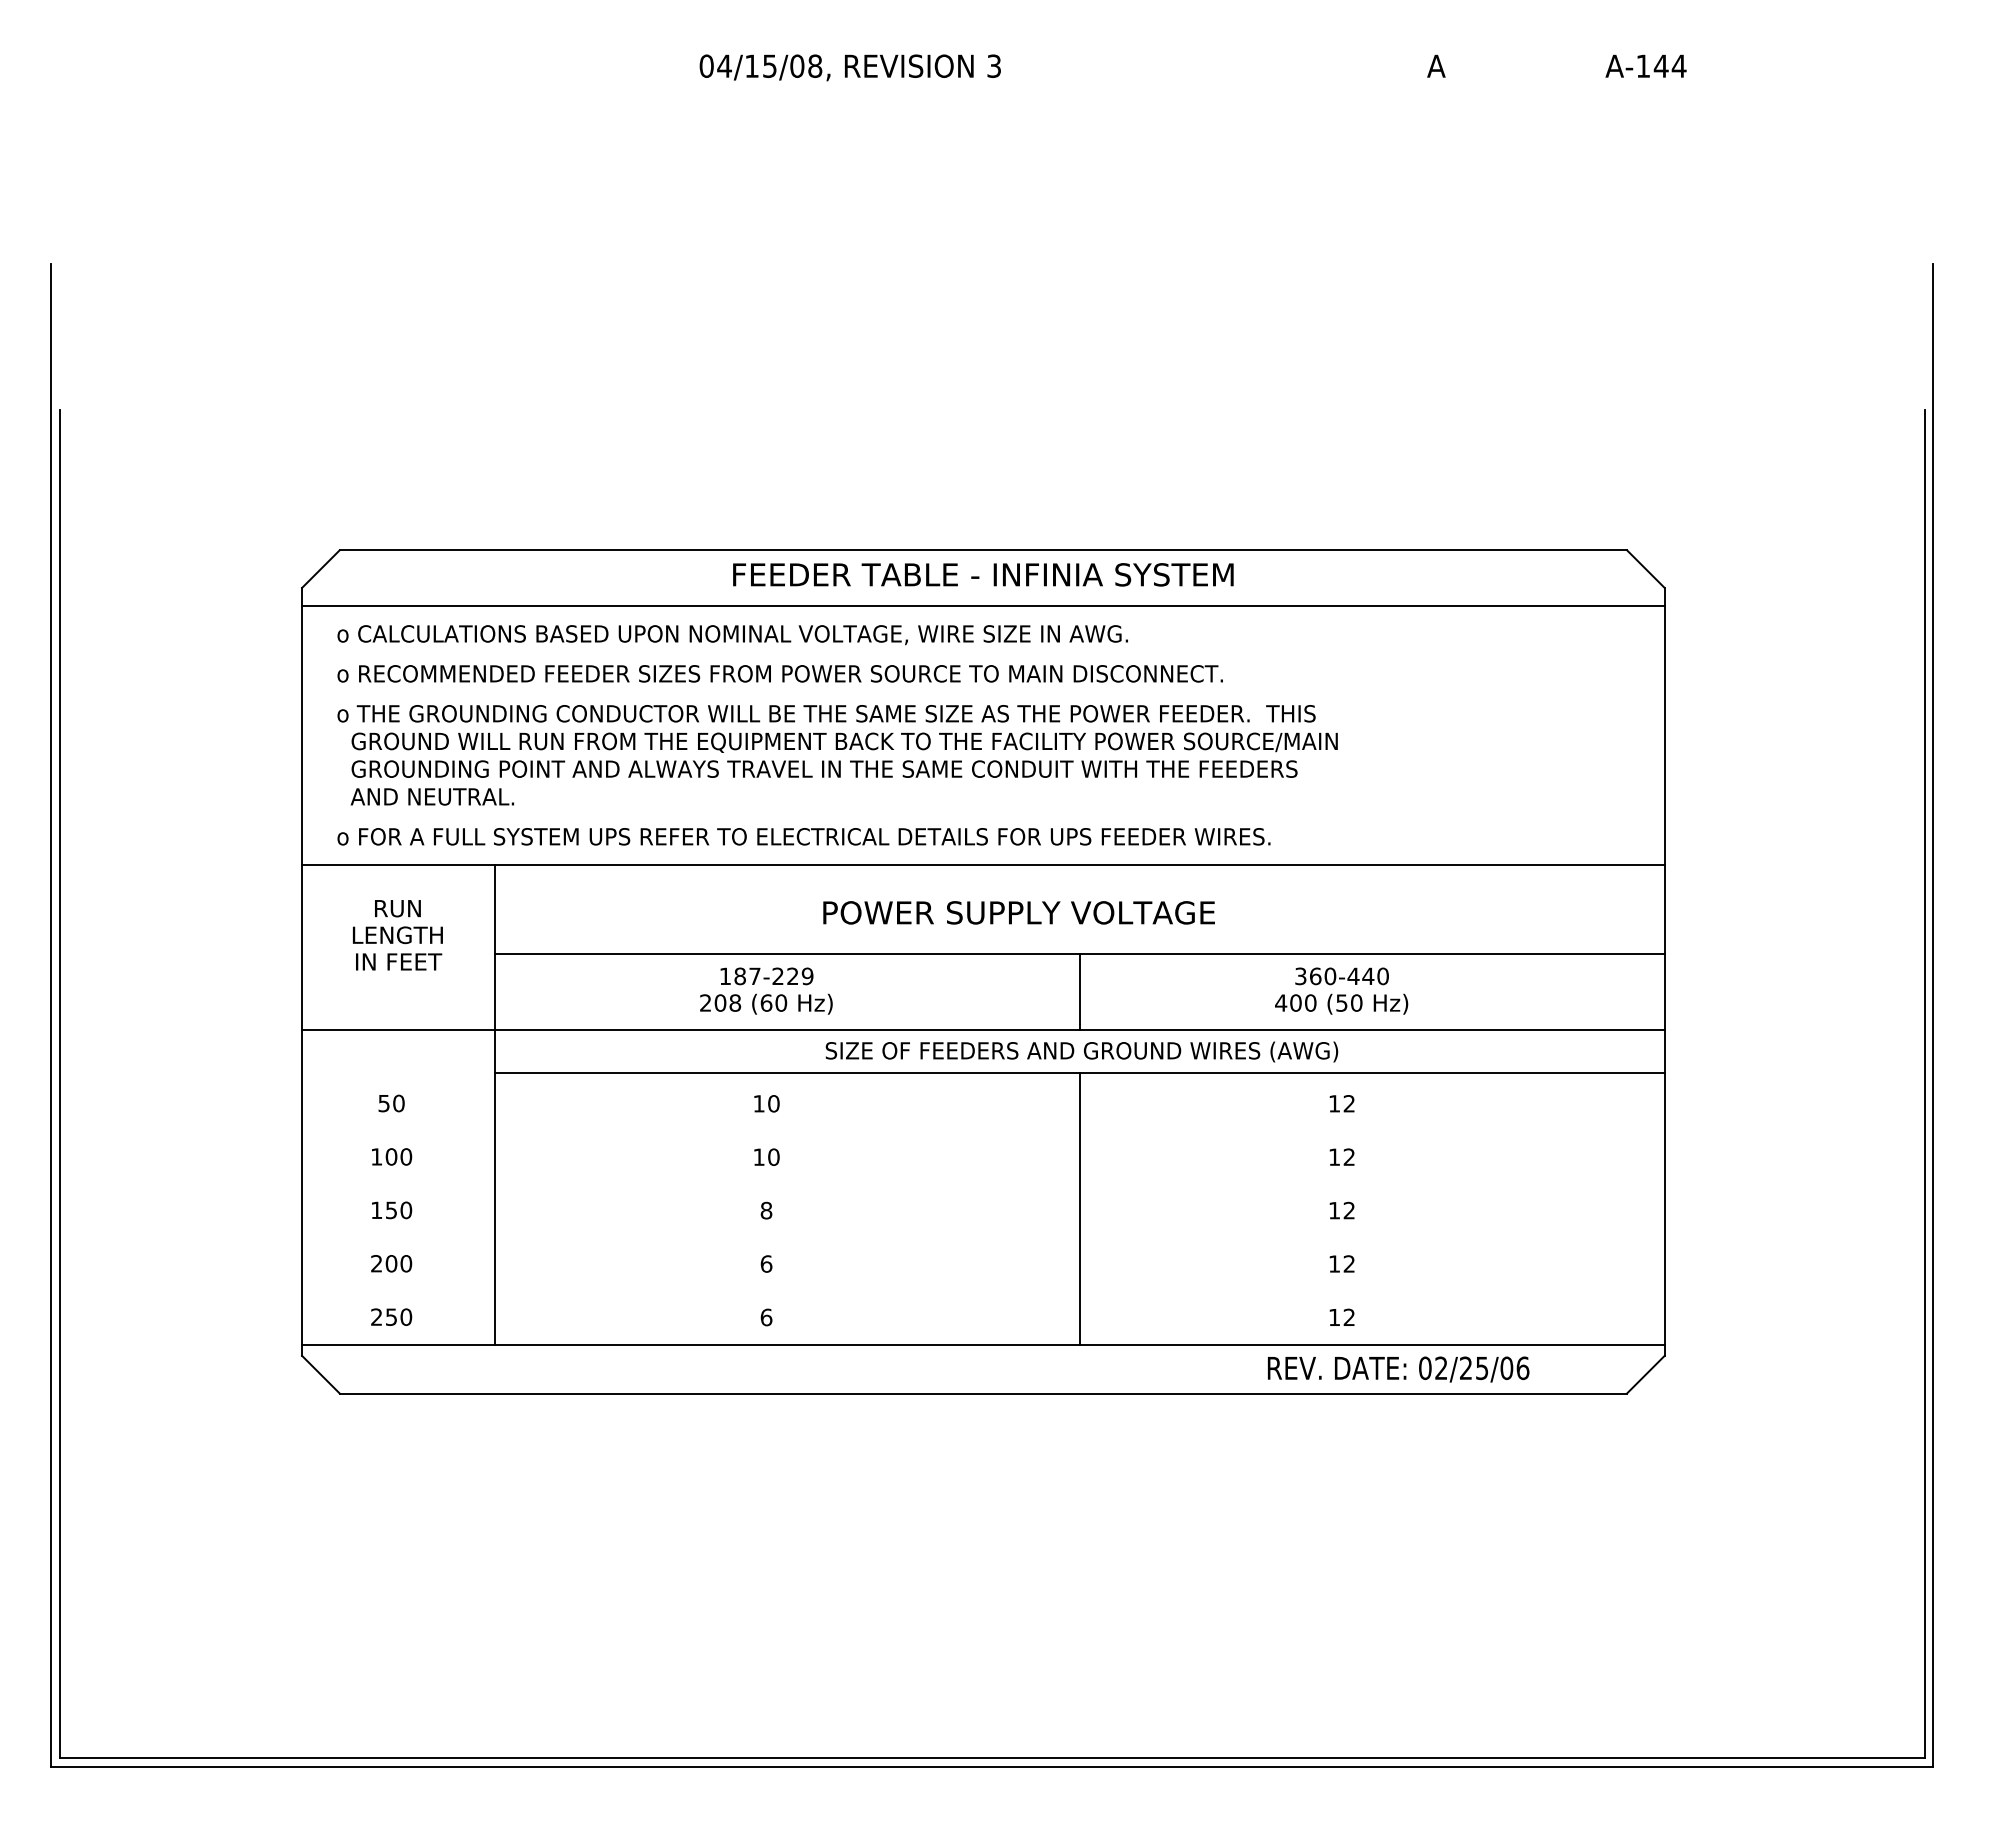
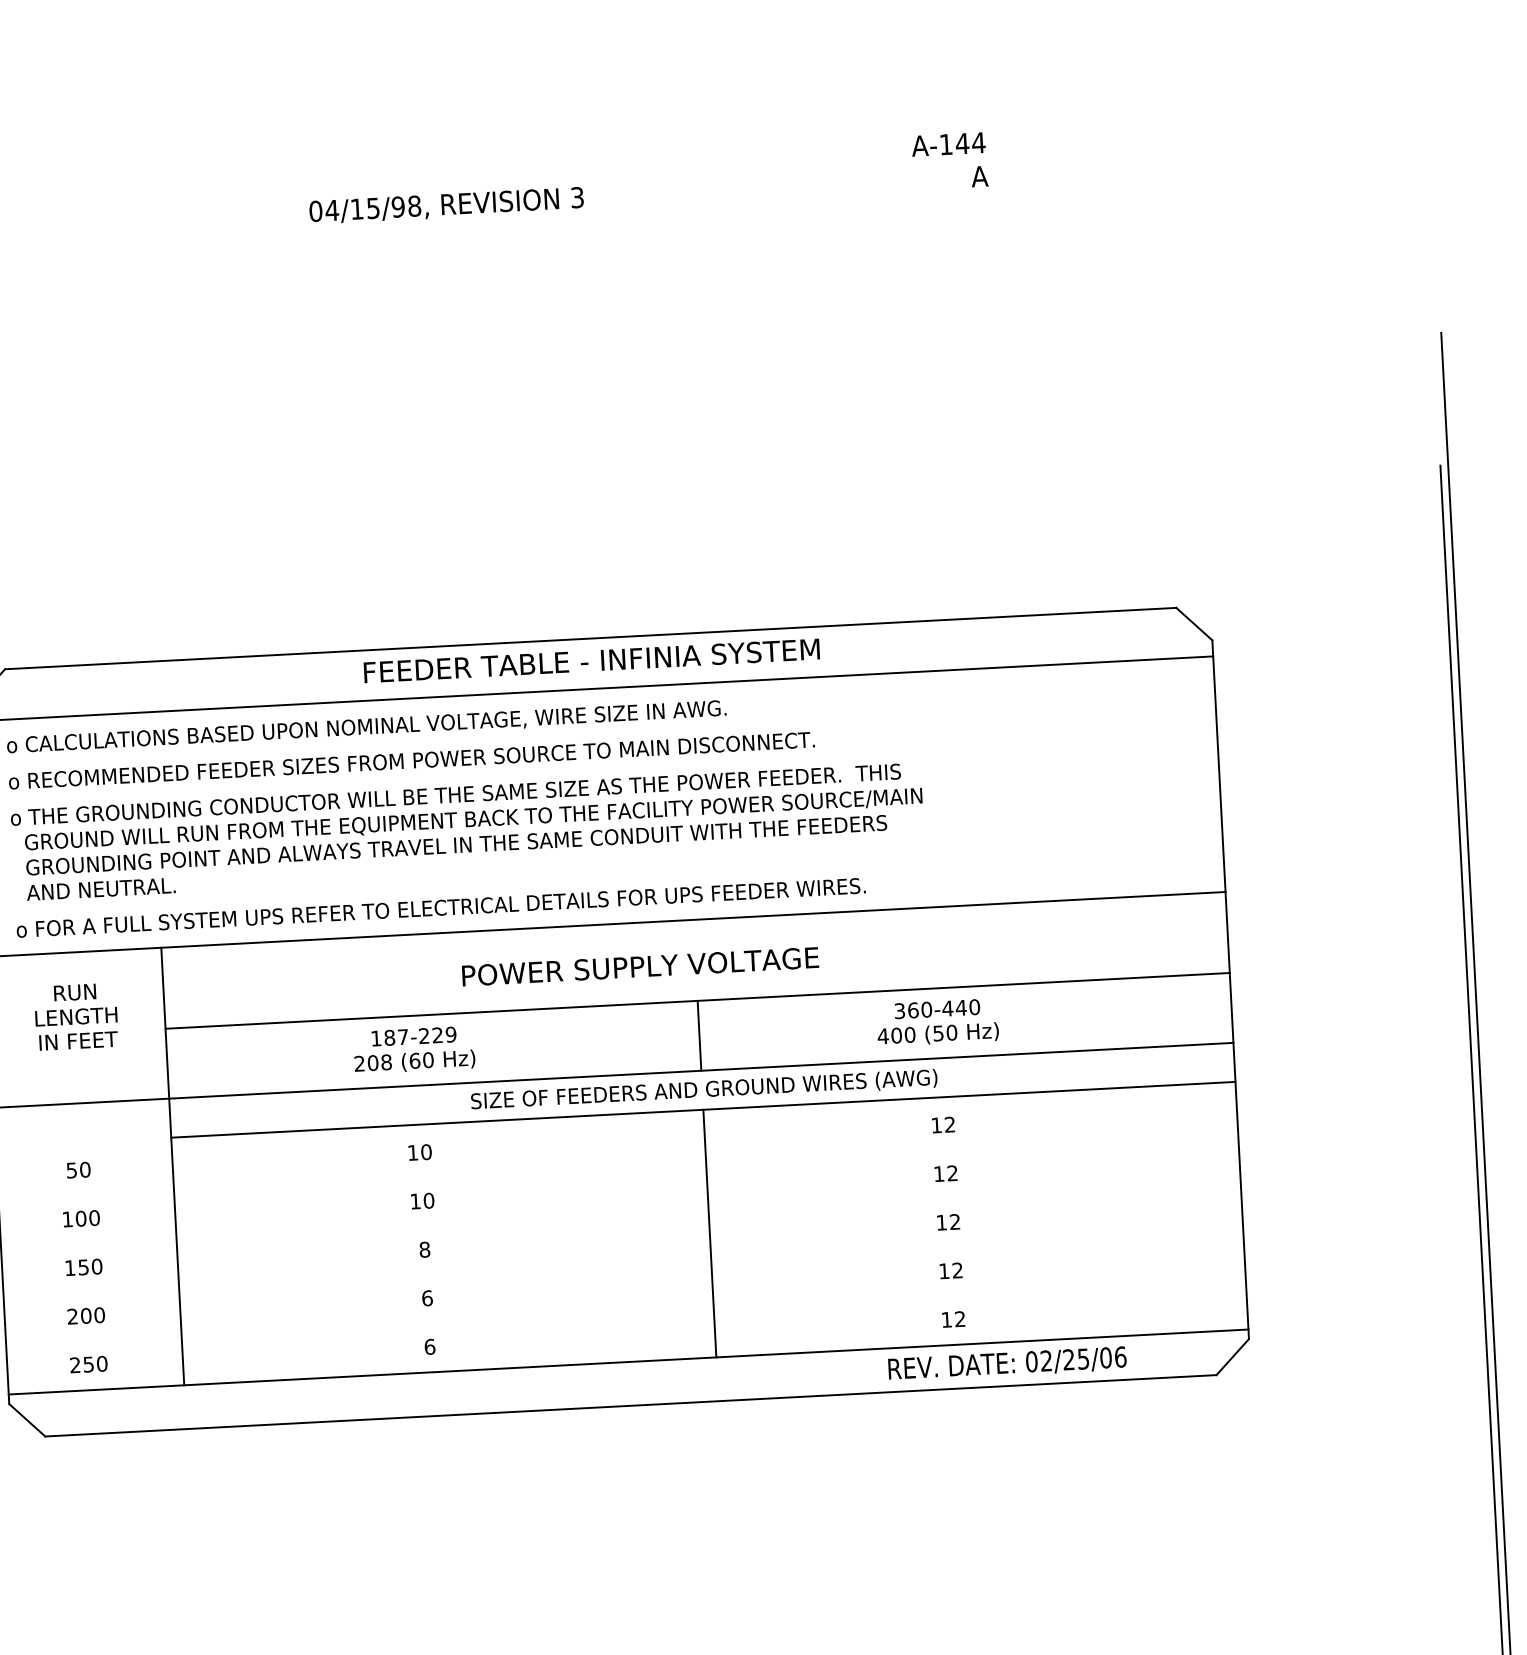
text: (797, 65) -> (398, 206), 04/15/08, -> 04/15/98,
text: (1645, 65) -> (948, 143), moved

